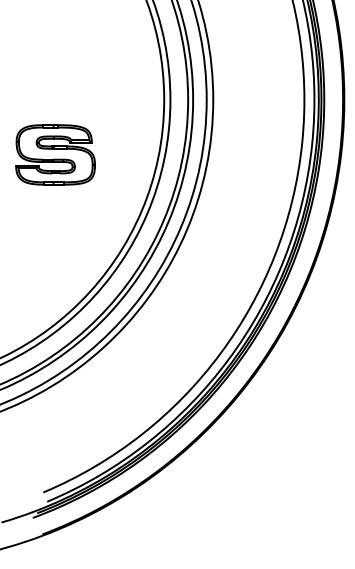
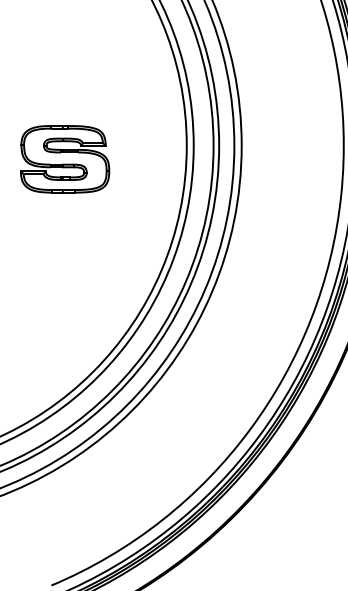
part: (55, 154) -> (65, 158), moved

